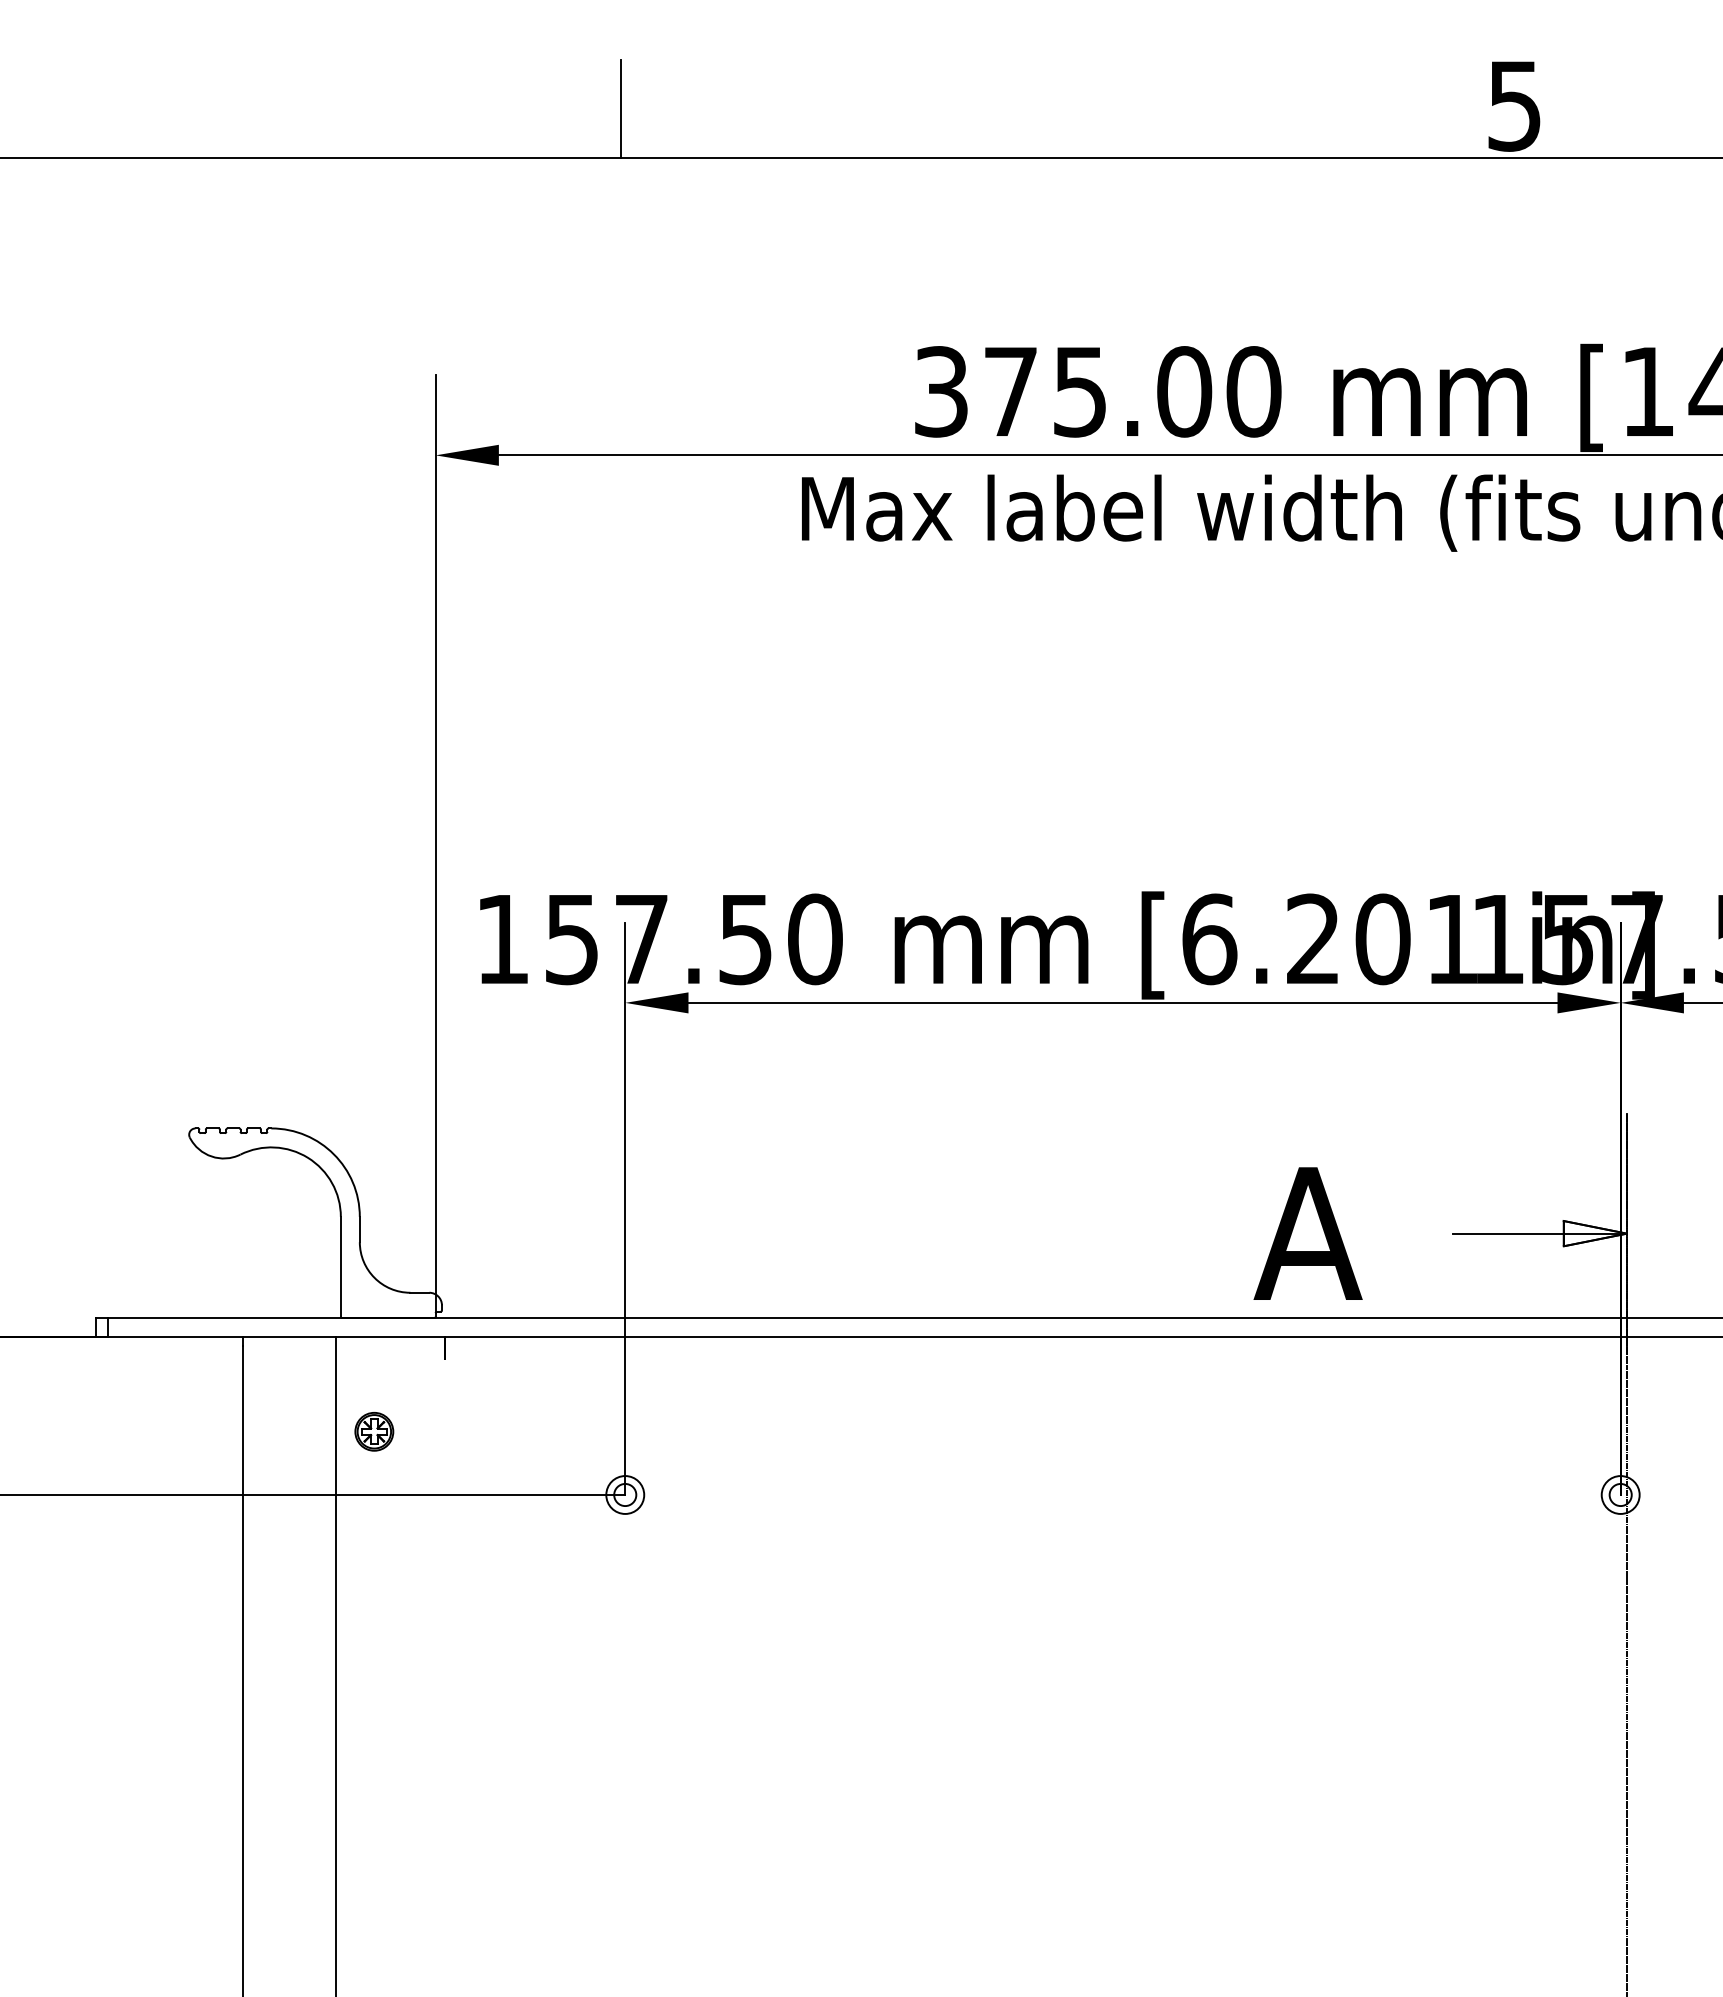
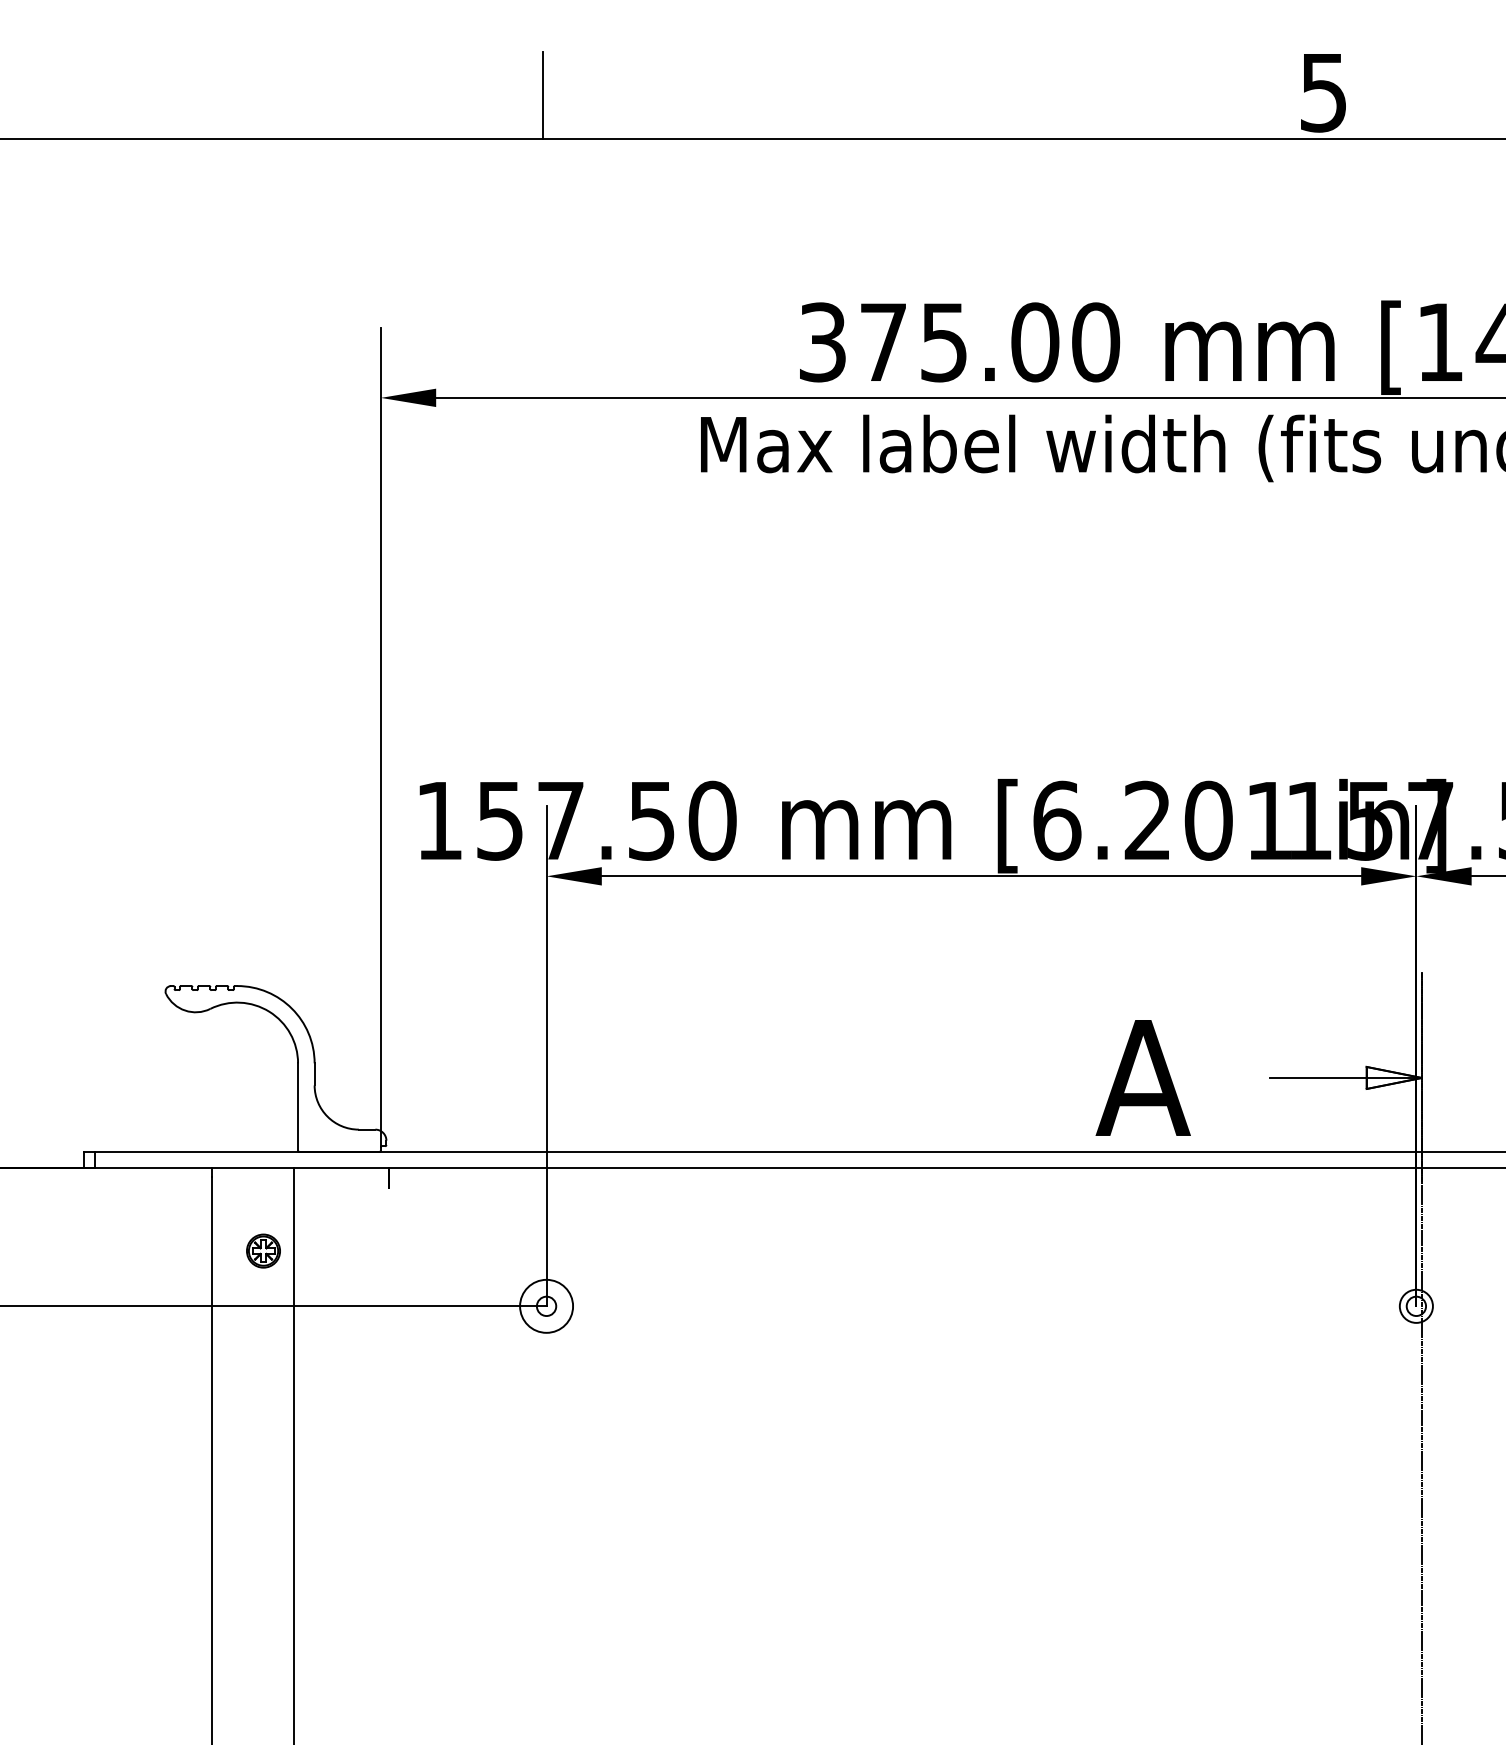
part: (374, 1431) -> (263, 1250), moved
circle: (625, 1494) -> (546, 1305), size x1.6

